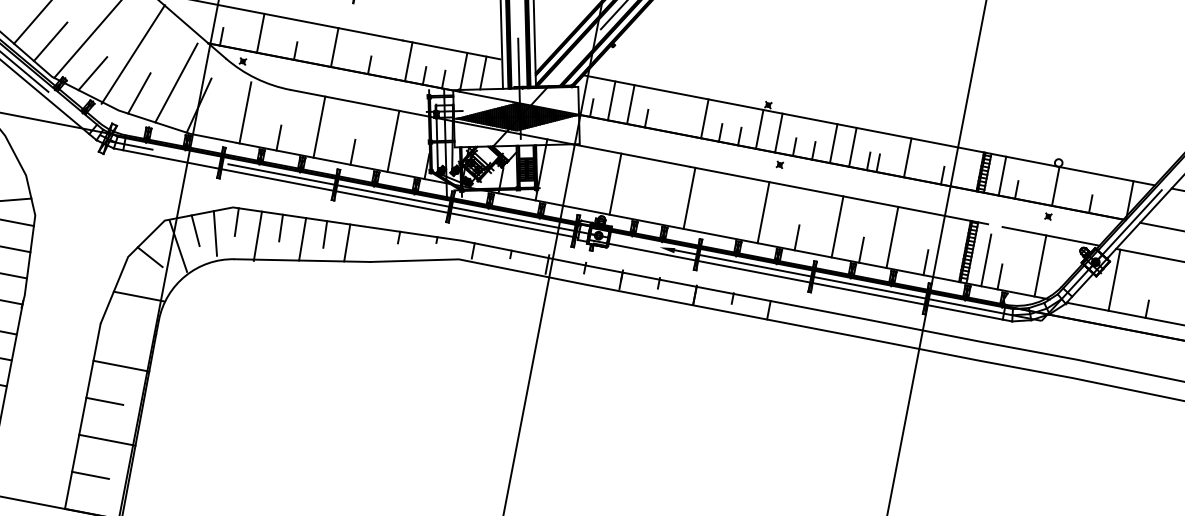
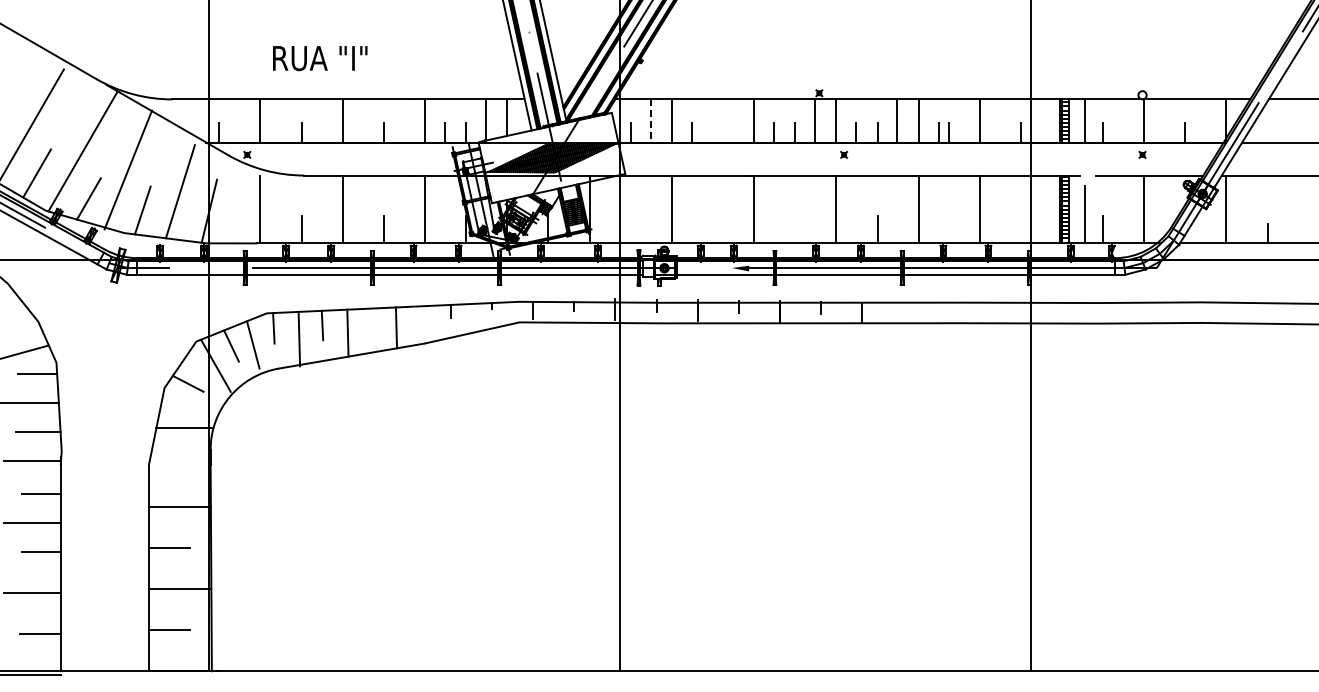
line: (611, 101) -> (650, 121), solid -> dashed
line: (324, 233) -> (370, 322), removed
line: (861, 250) -> (949, 229), removed
line: (925, 262) -> (1020, 229), removed

